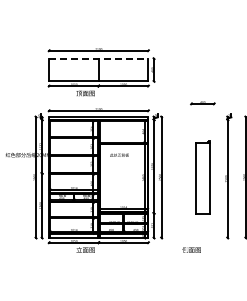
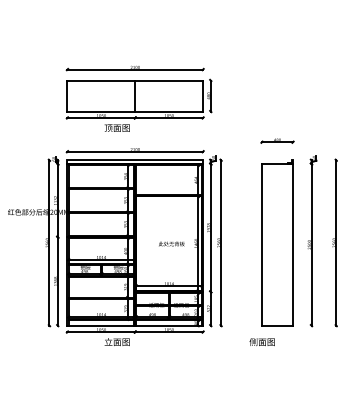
line: (98, 58) -> (134, 80), dashed -> solid
text: (119, 154) -> (171, 242), moved
part: (202, 177) -> (277, 242), size x1.67

